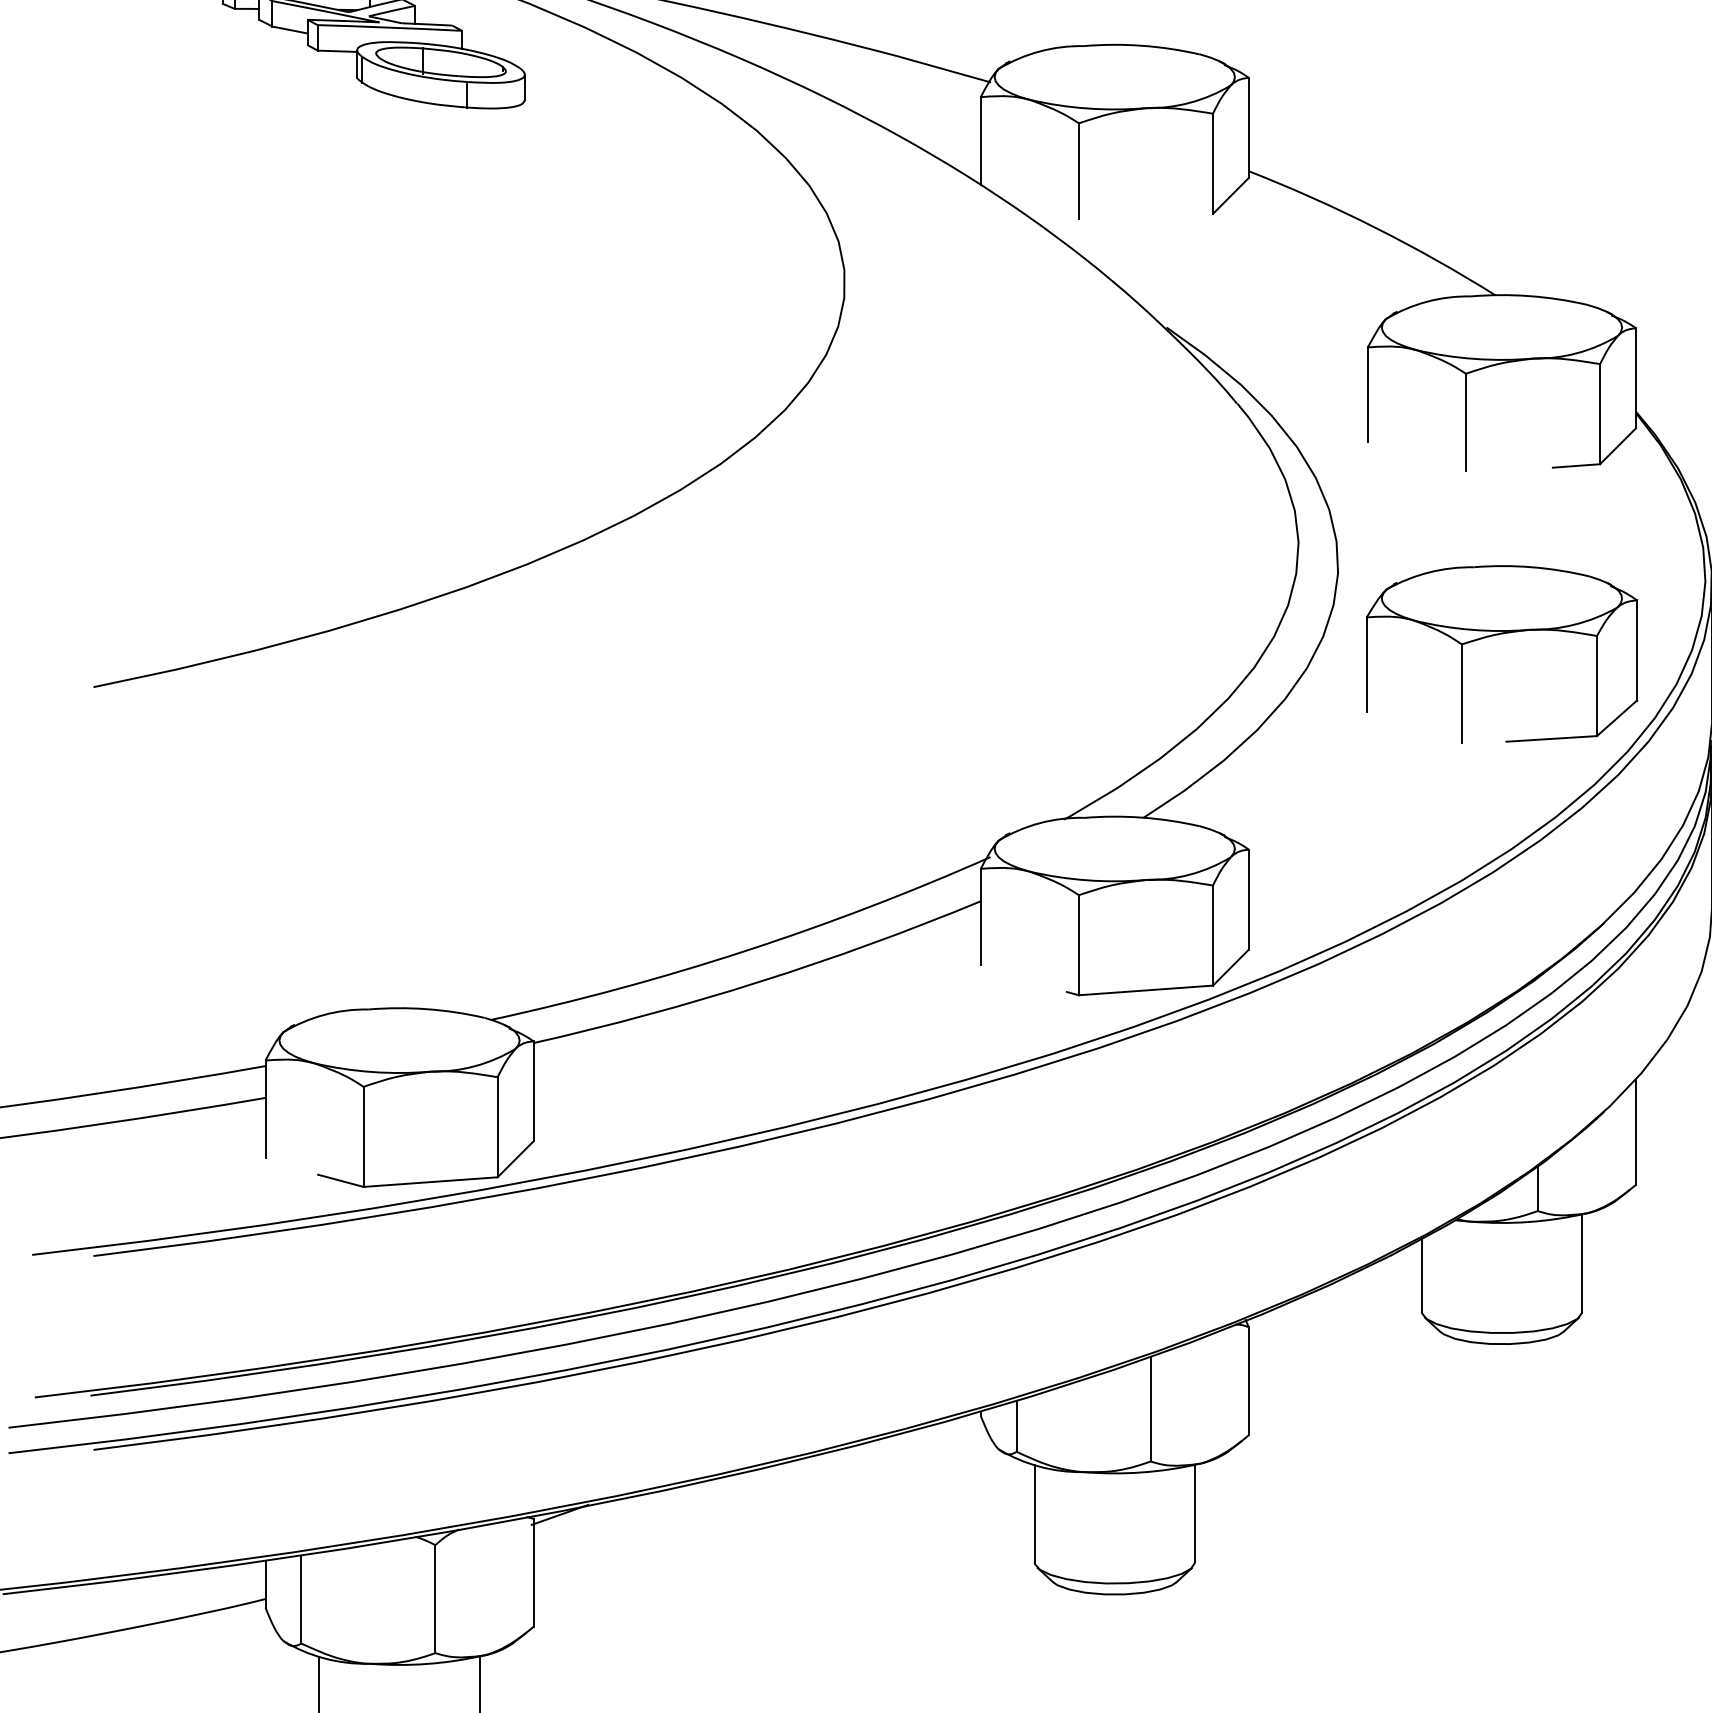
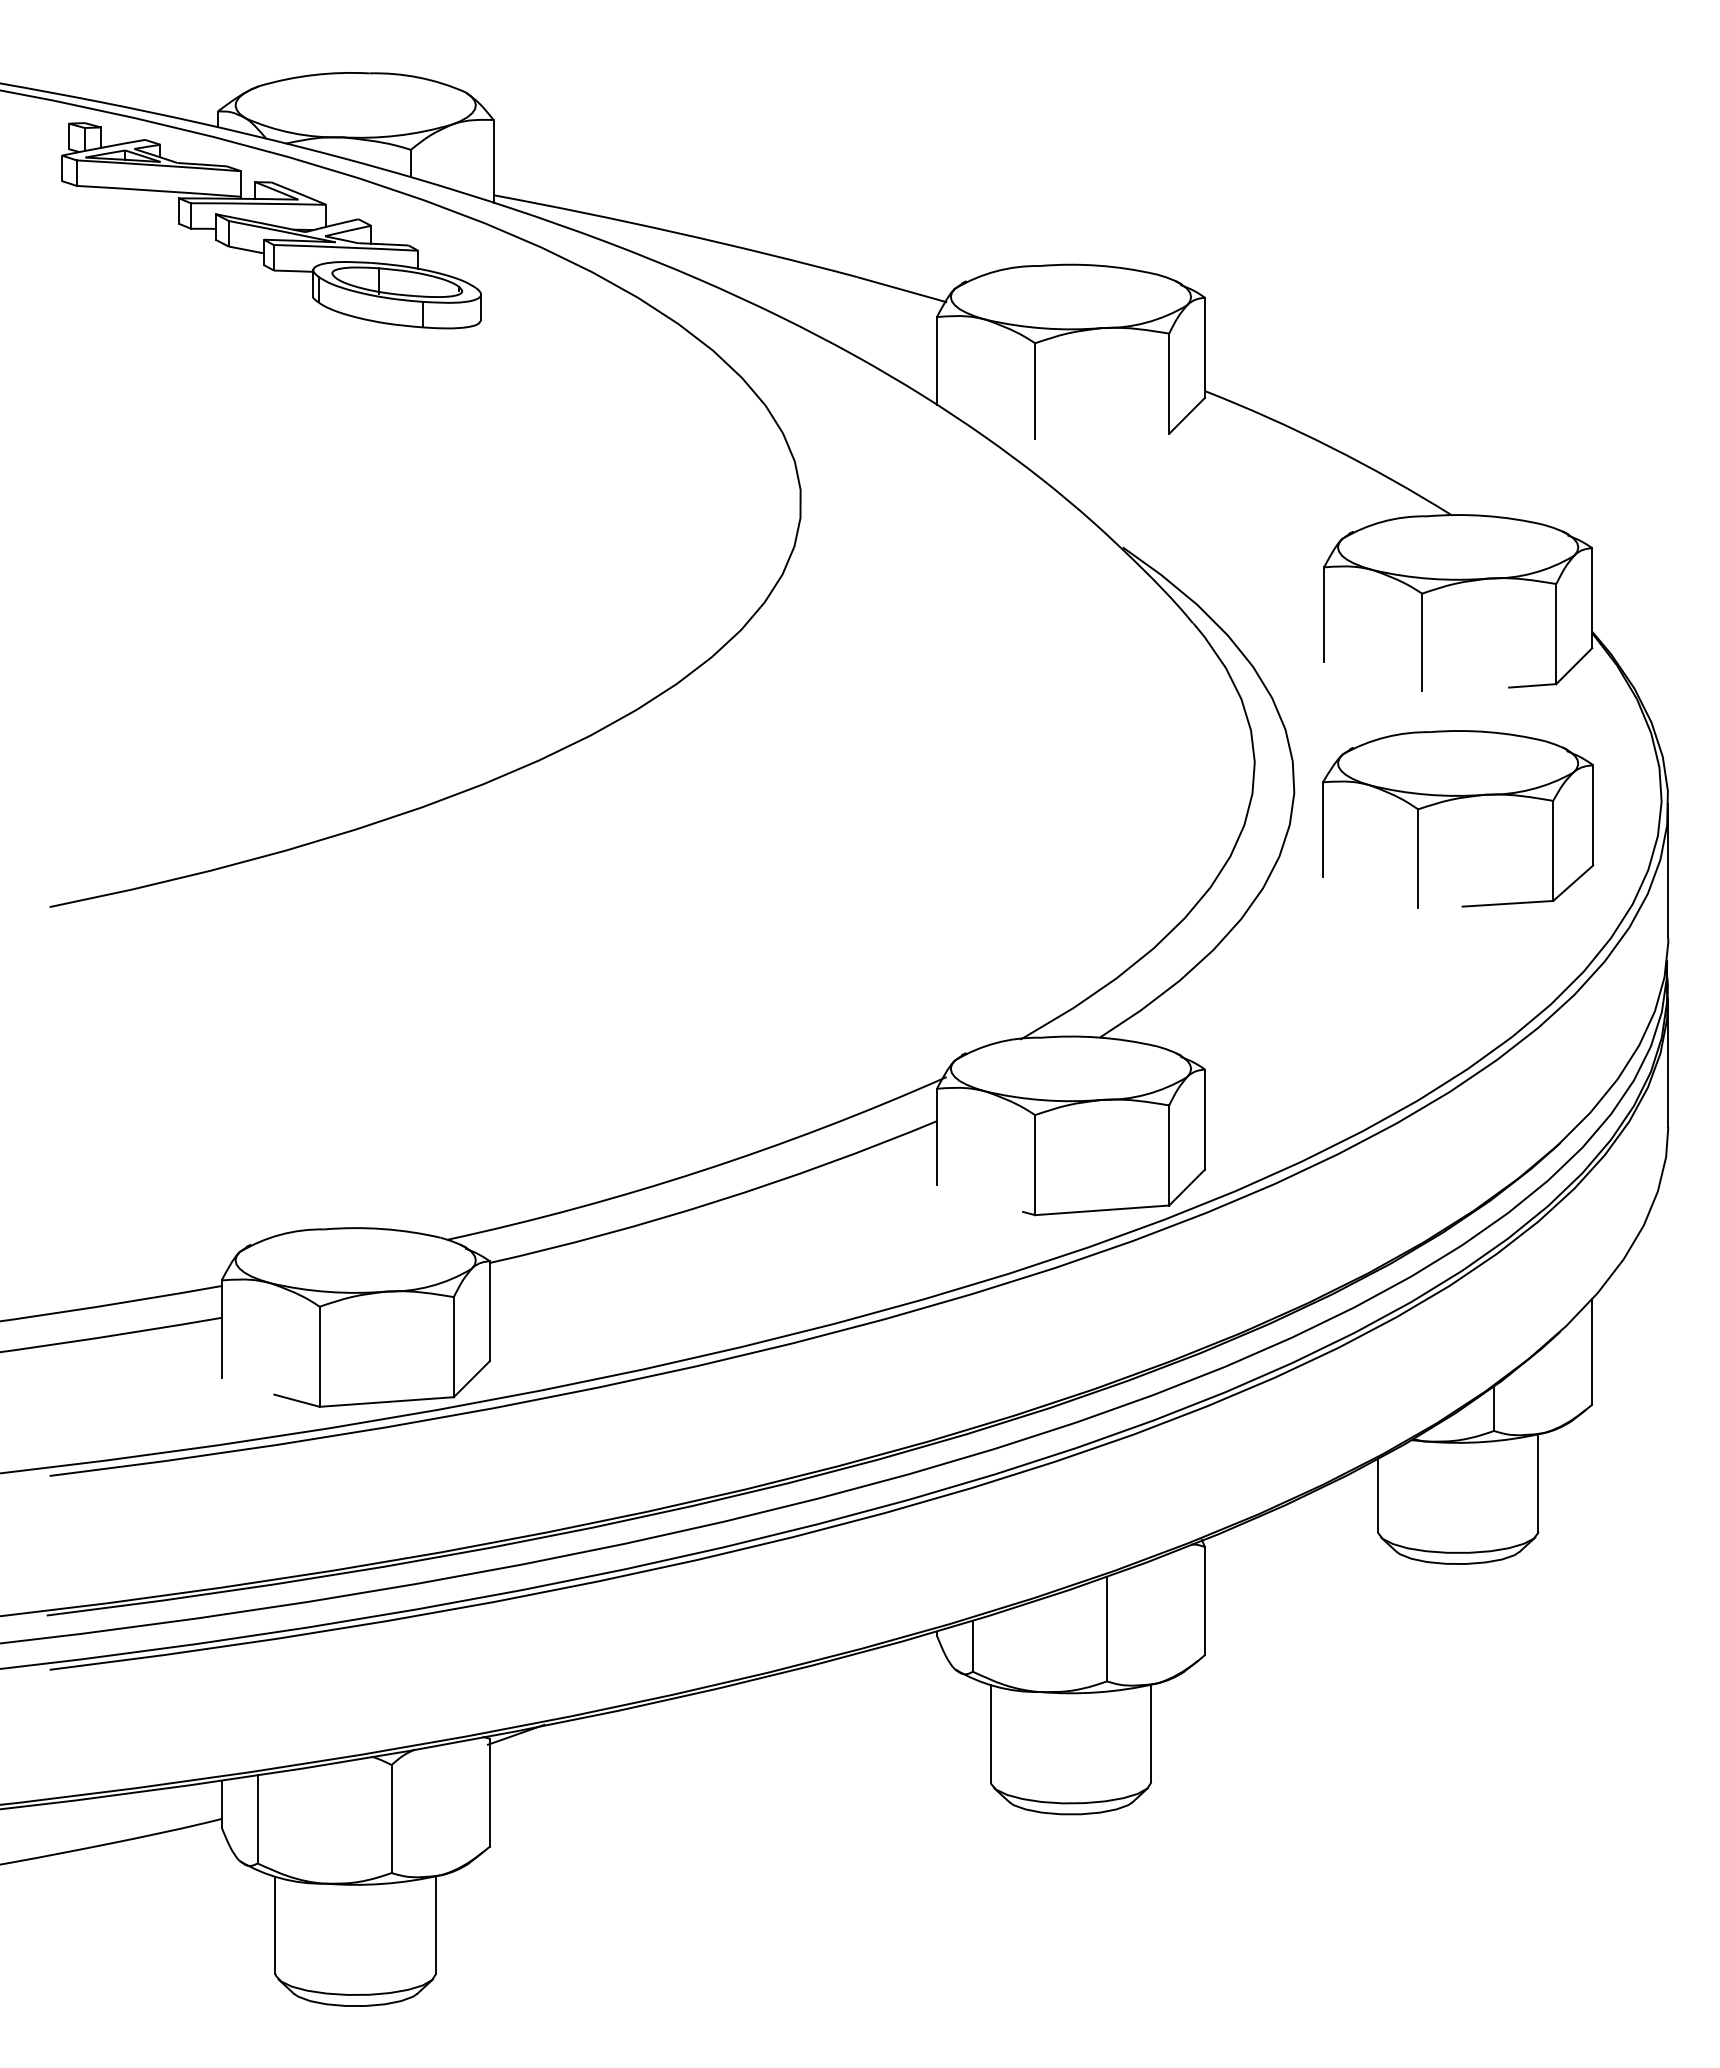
part: (1497, 635) -> (1453, 800), moved

